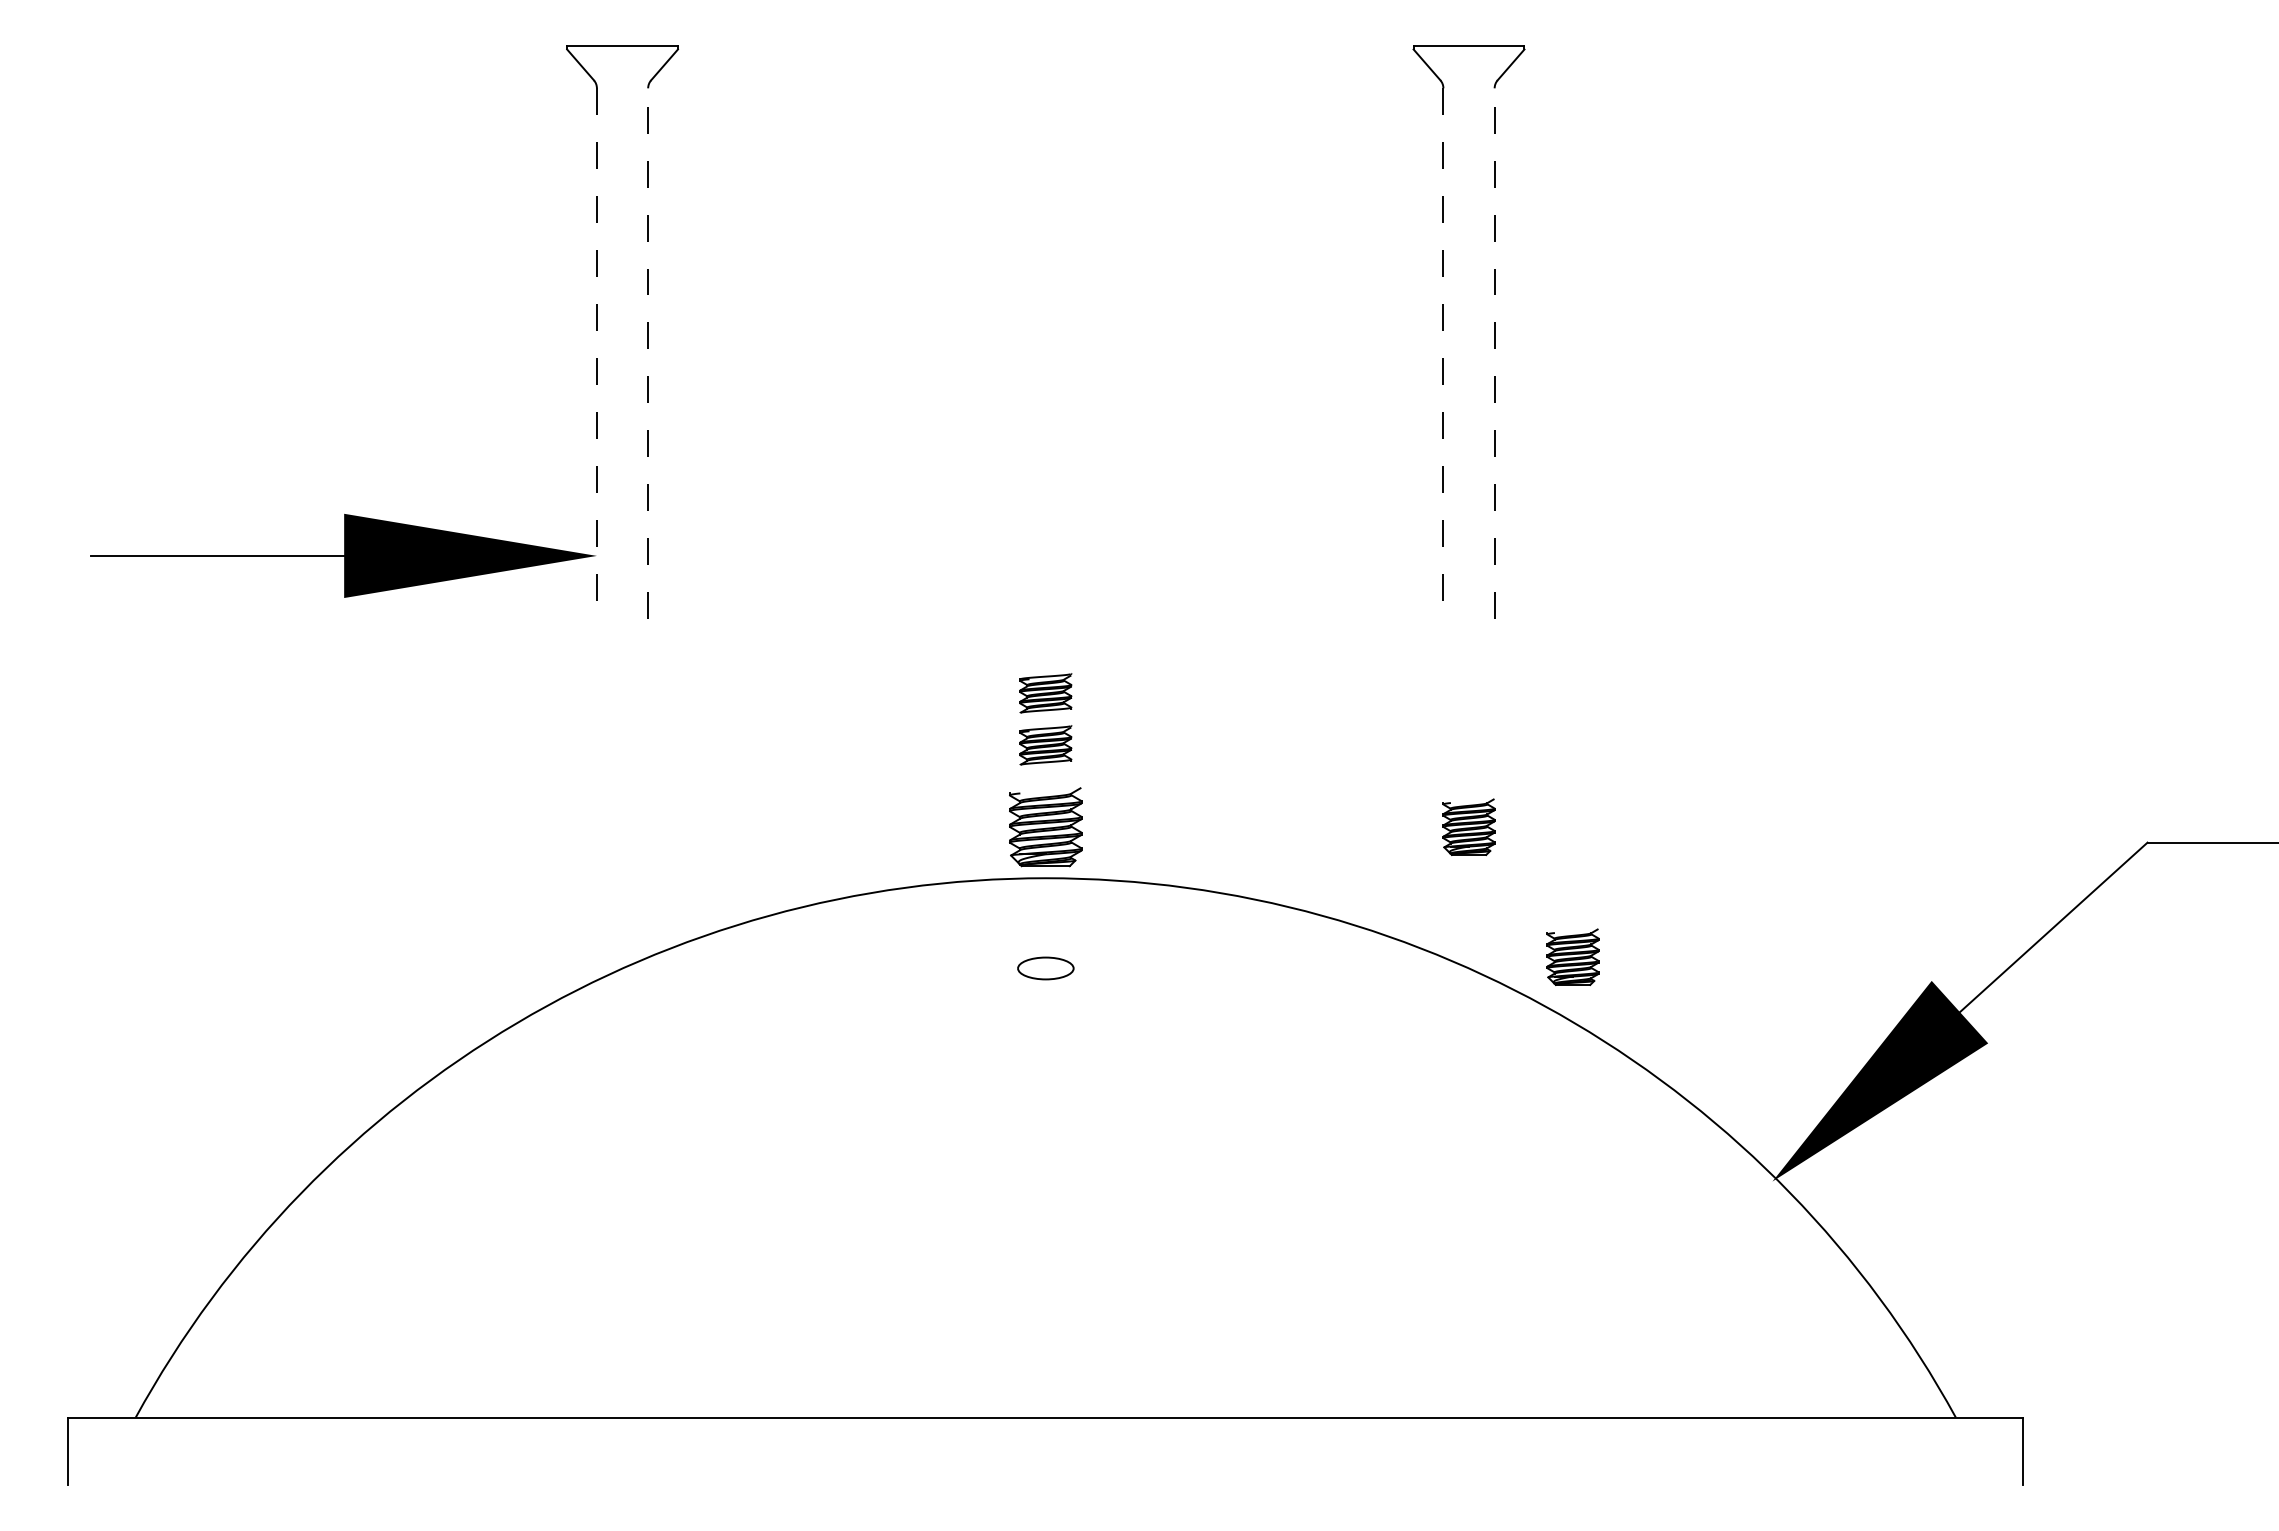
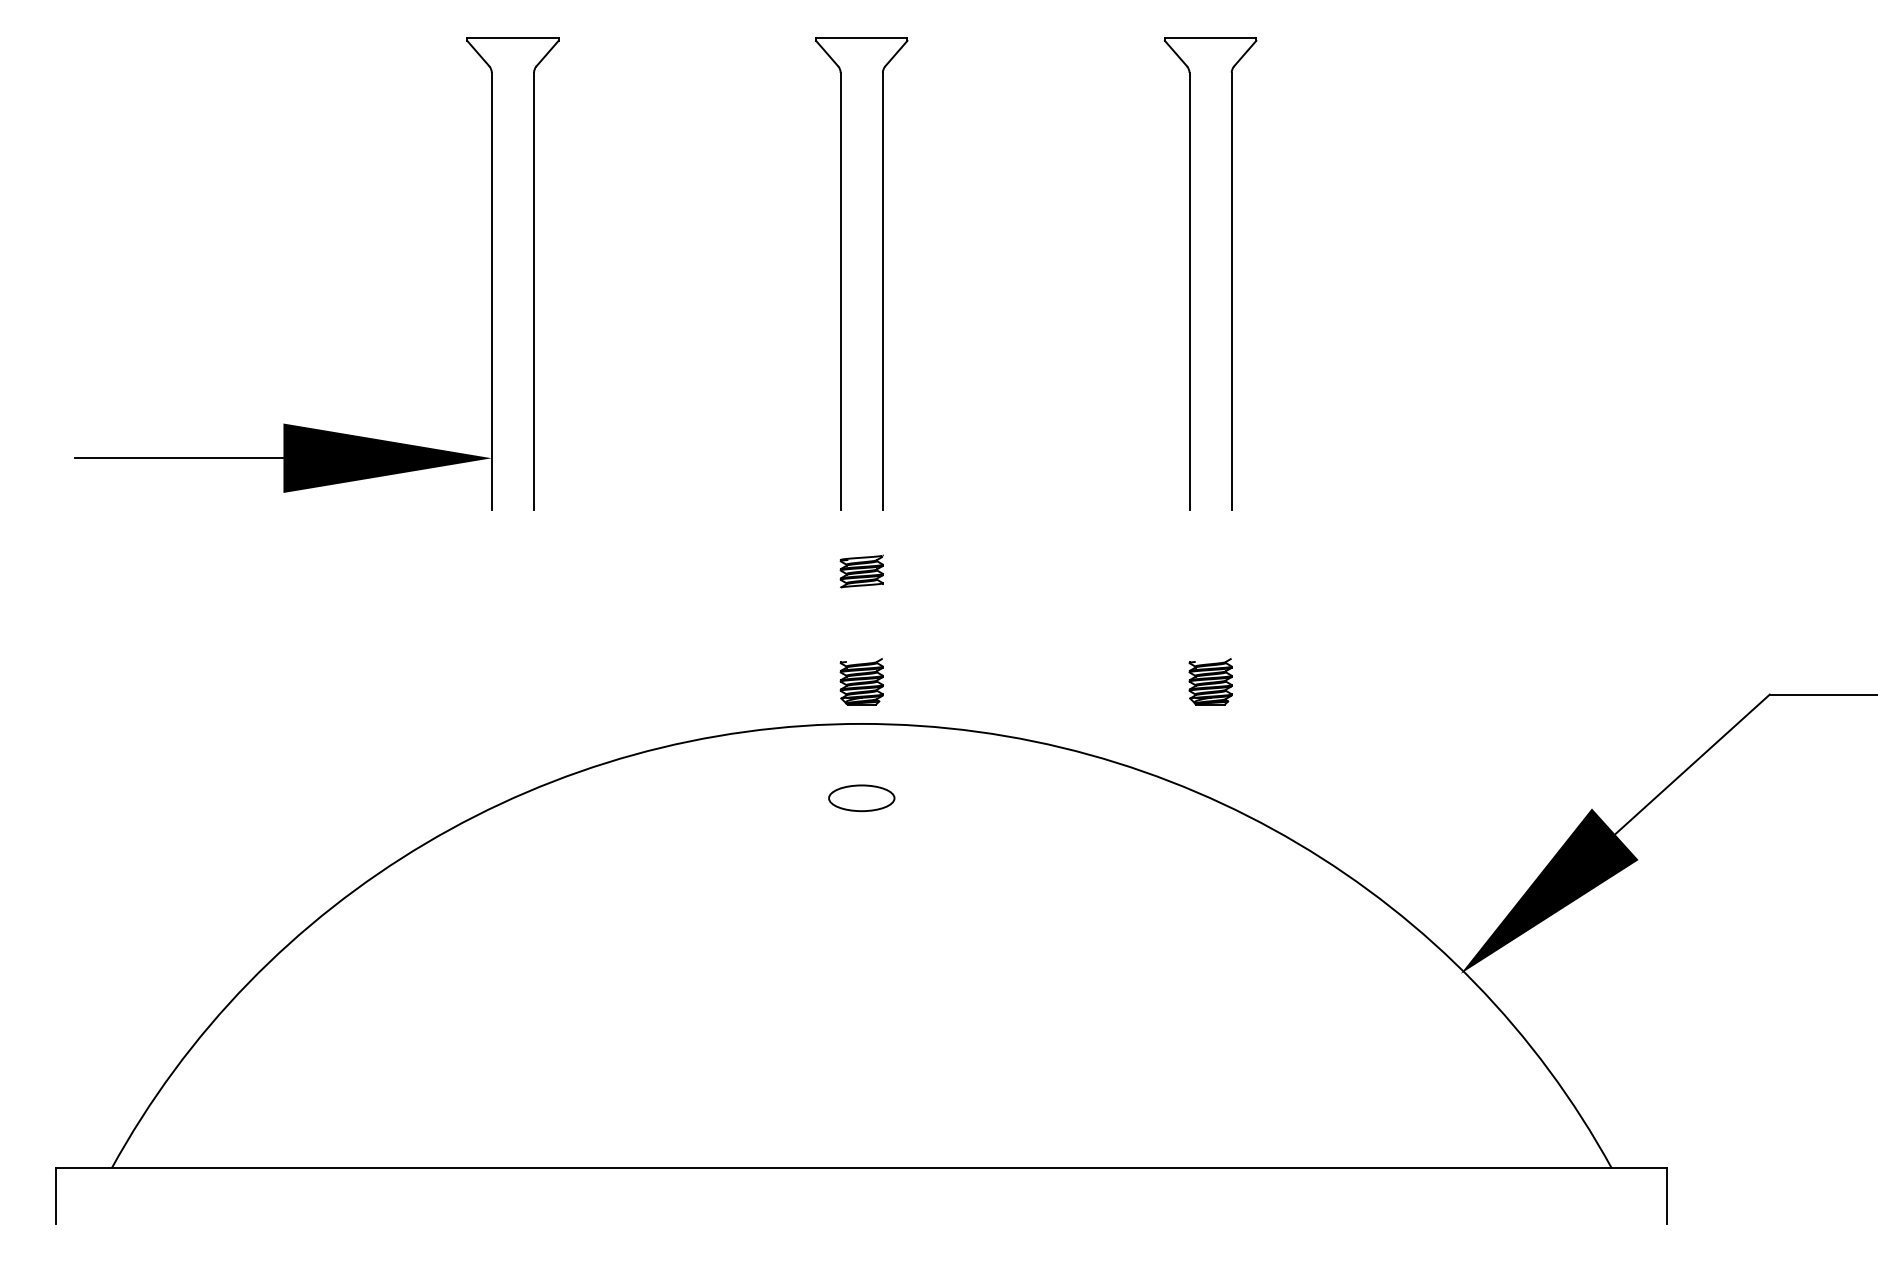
part: (1020, 332) -> (840, 274), added
line: (648, 353) -> (534, 291), dashed -> solid
line: (1494, 353) -> (1231, 291), dashed -> solid
line: (596, 354) -> (491, 292), dashed -> solid
line: (1443, 354) -> (1189, 292), dashed -> solid
part: (1045, 745) -> (861, 614), removed
part: (1045, 826) -> (861, 681), size x0.71
part: (1572, 956) -> (1295, 788), removed
part: (1045, 968) -> (861, 798), size x1.43

